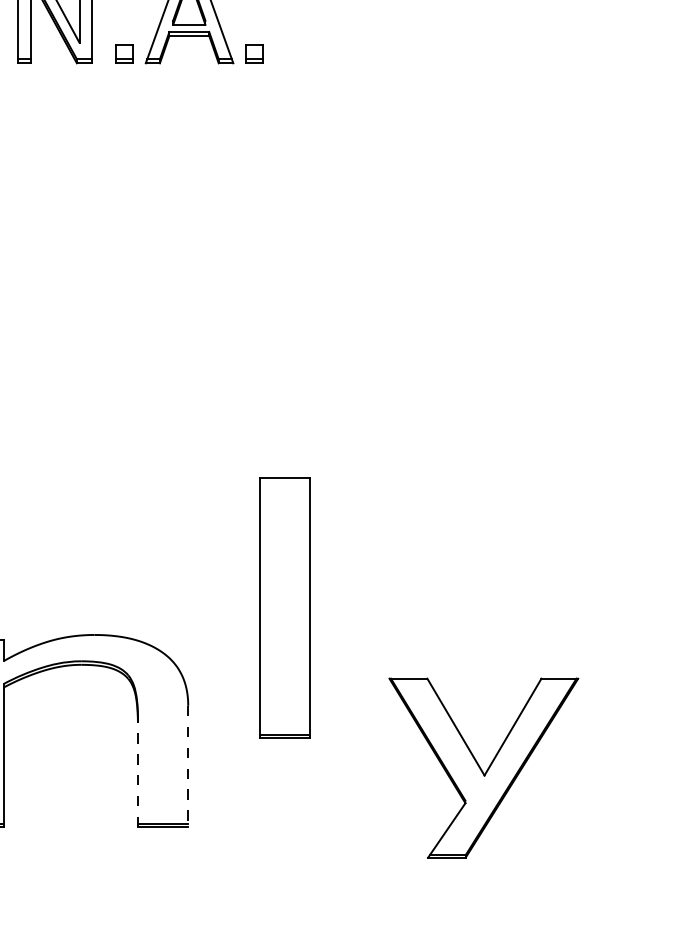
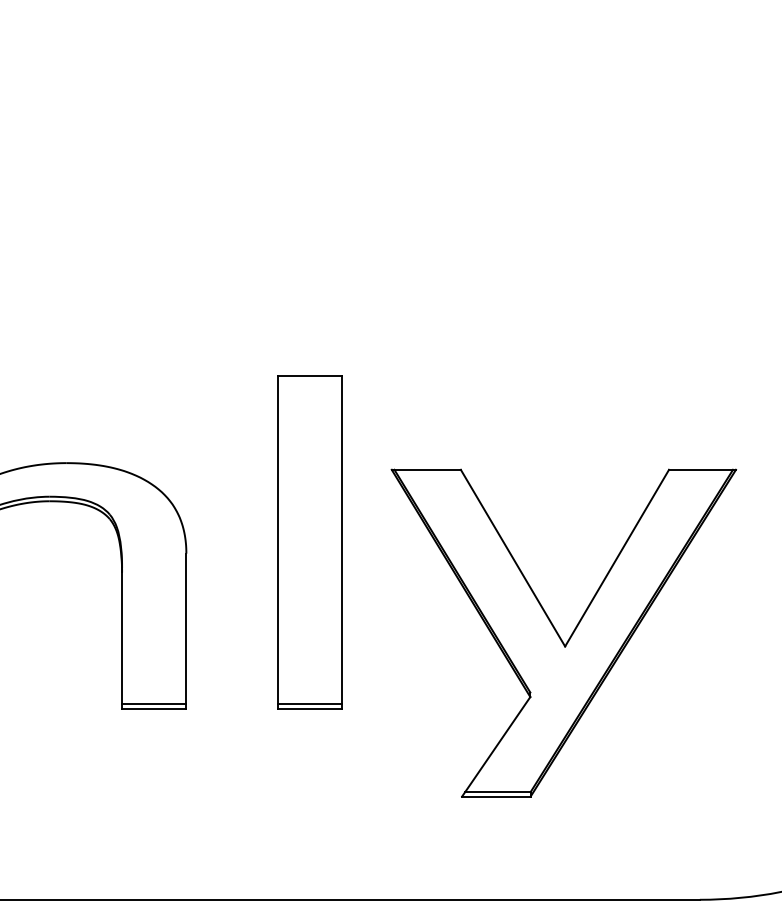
part: (284, 607) -> (309, 541), moved
line: (188, 766) -> (186, 631), dashed -> solid
part: (483, 768) -> (563, 633), size x1.43
line: (137, 773) -> (121, 640), dashed -> solid

